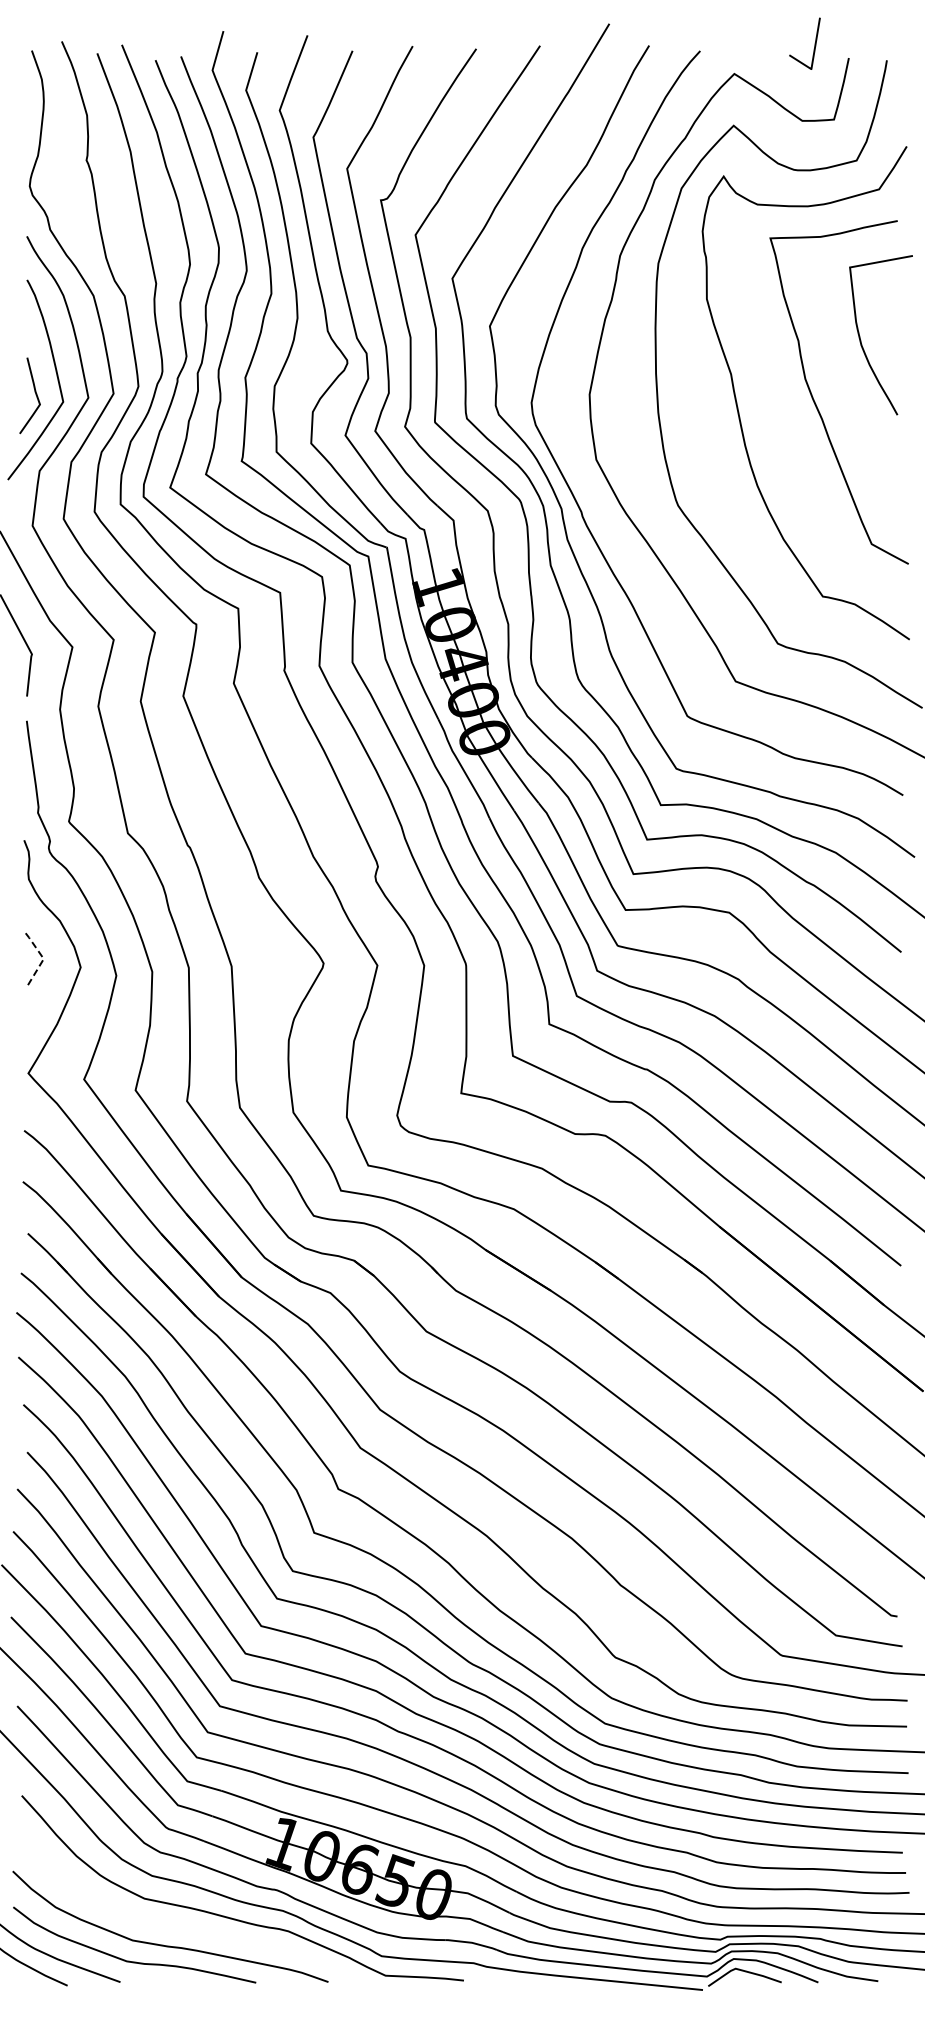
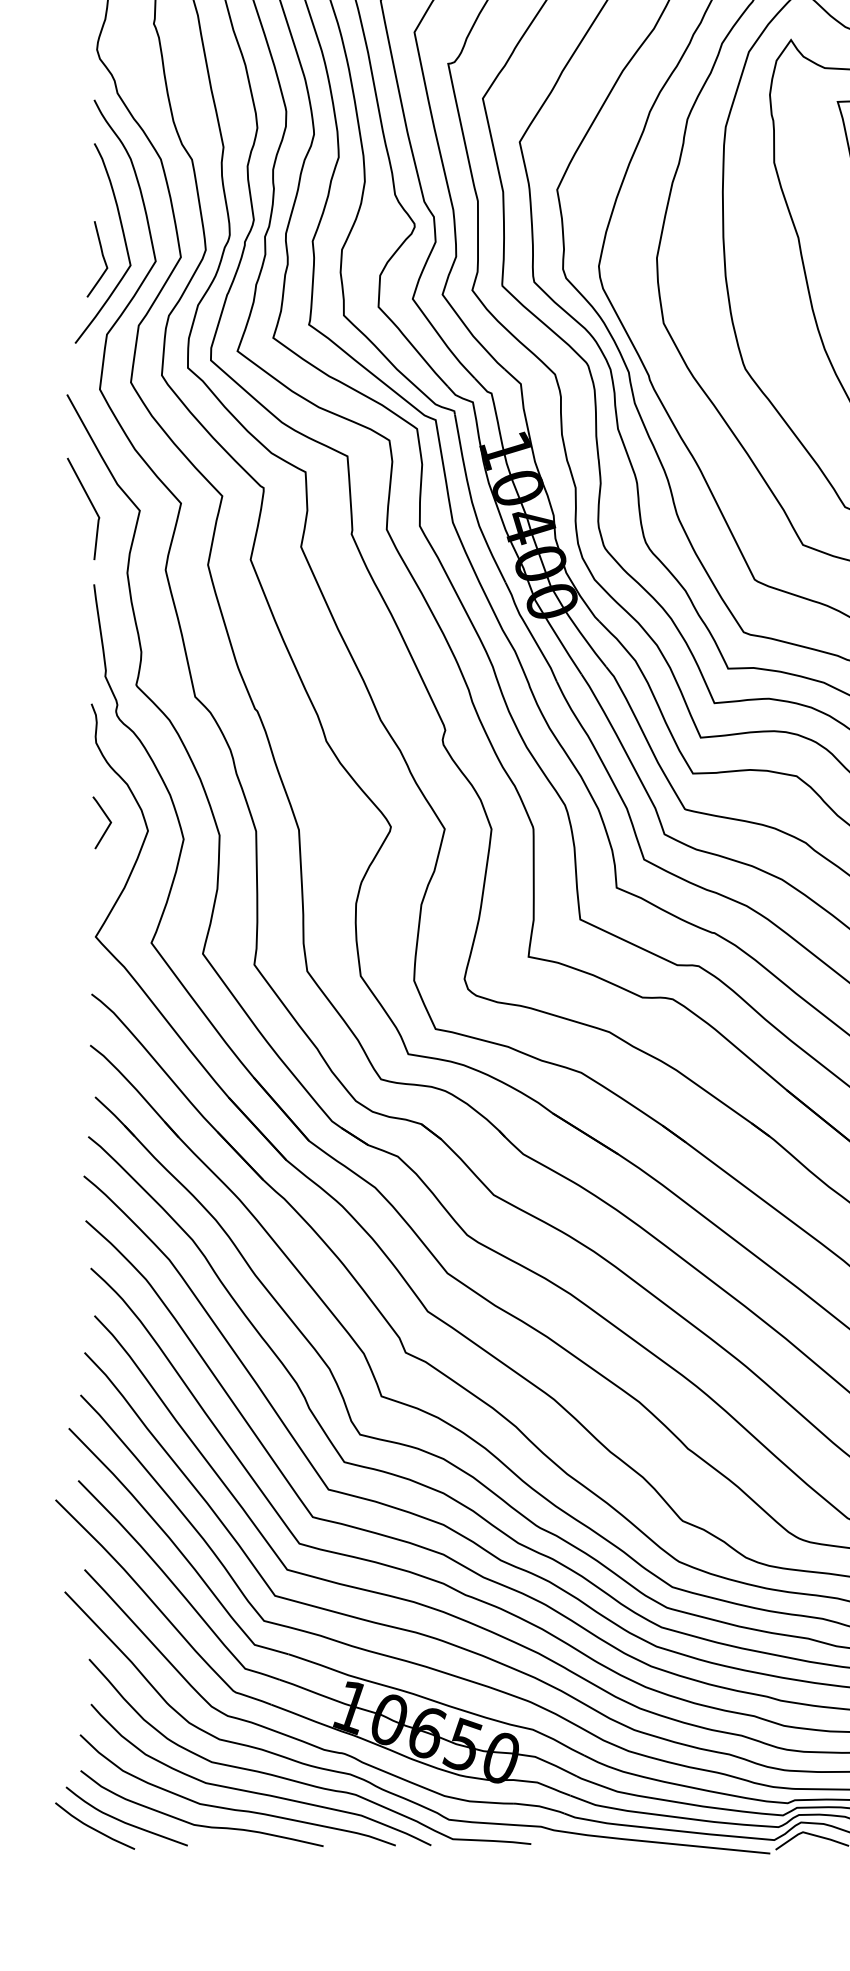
line: (43, 959) -> (110, 823), dashed -> solid
curve: (190, 1928) -> (257, 1792), added

